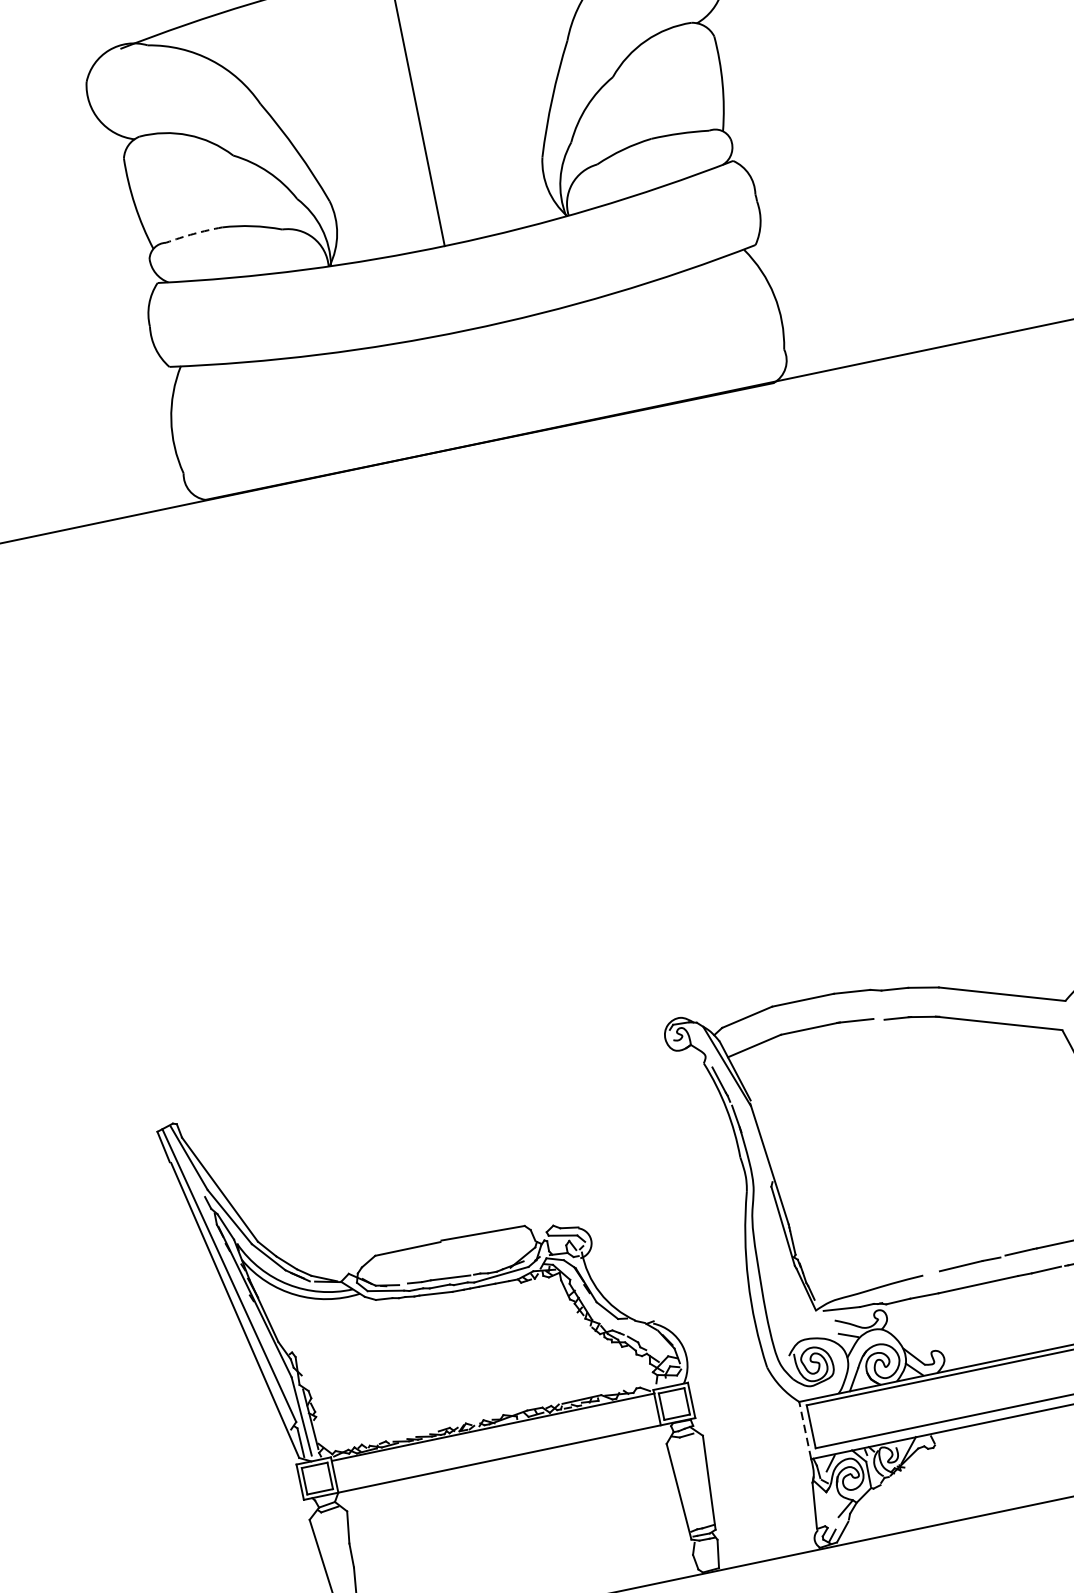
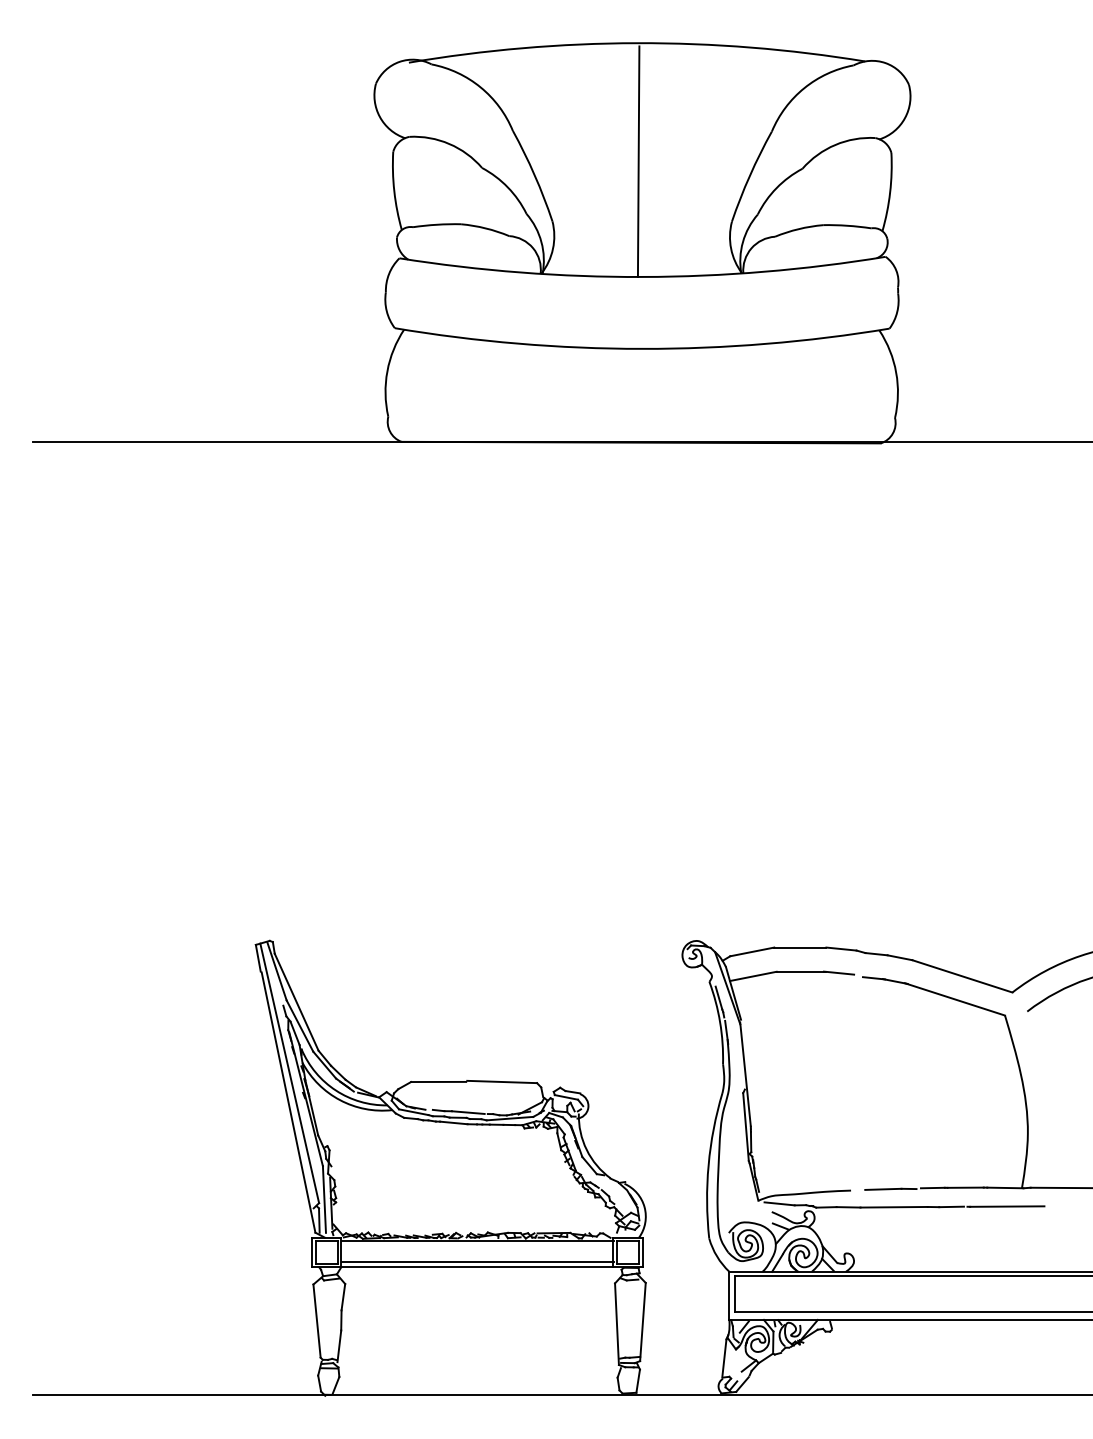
arc: (194, 233) -> (437, 224), dashed -> solid
line: (805, 1429) -> (729, 1295), dashed -> solid
line: (498, 1451) -> (477, 1261), added

